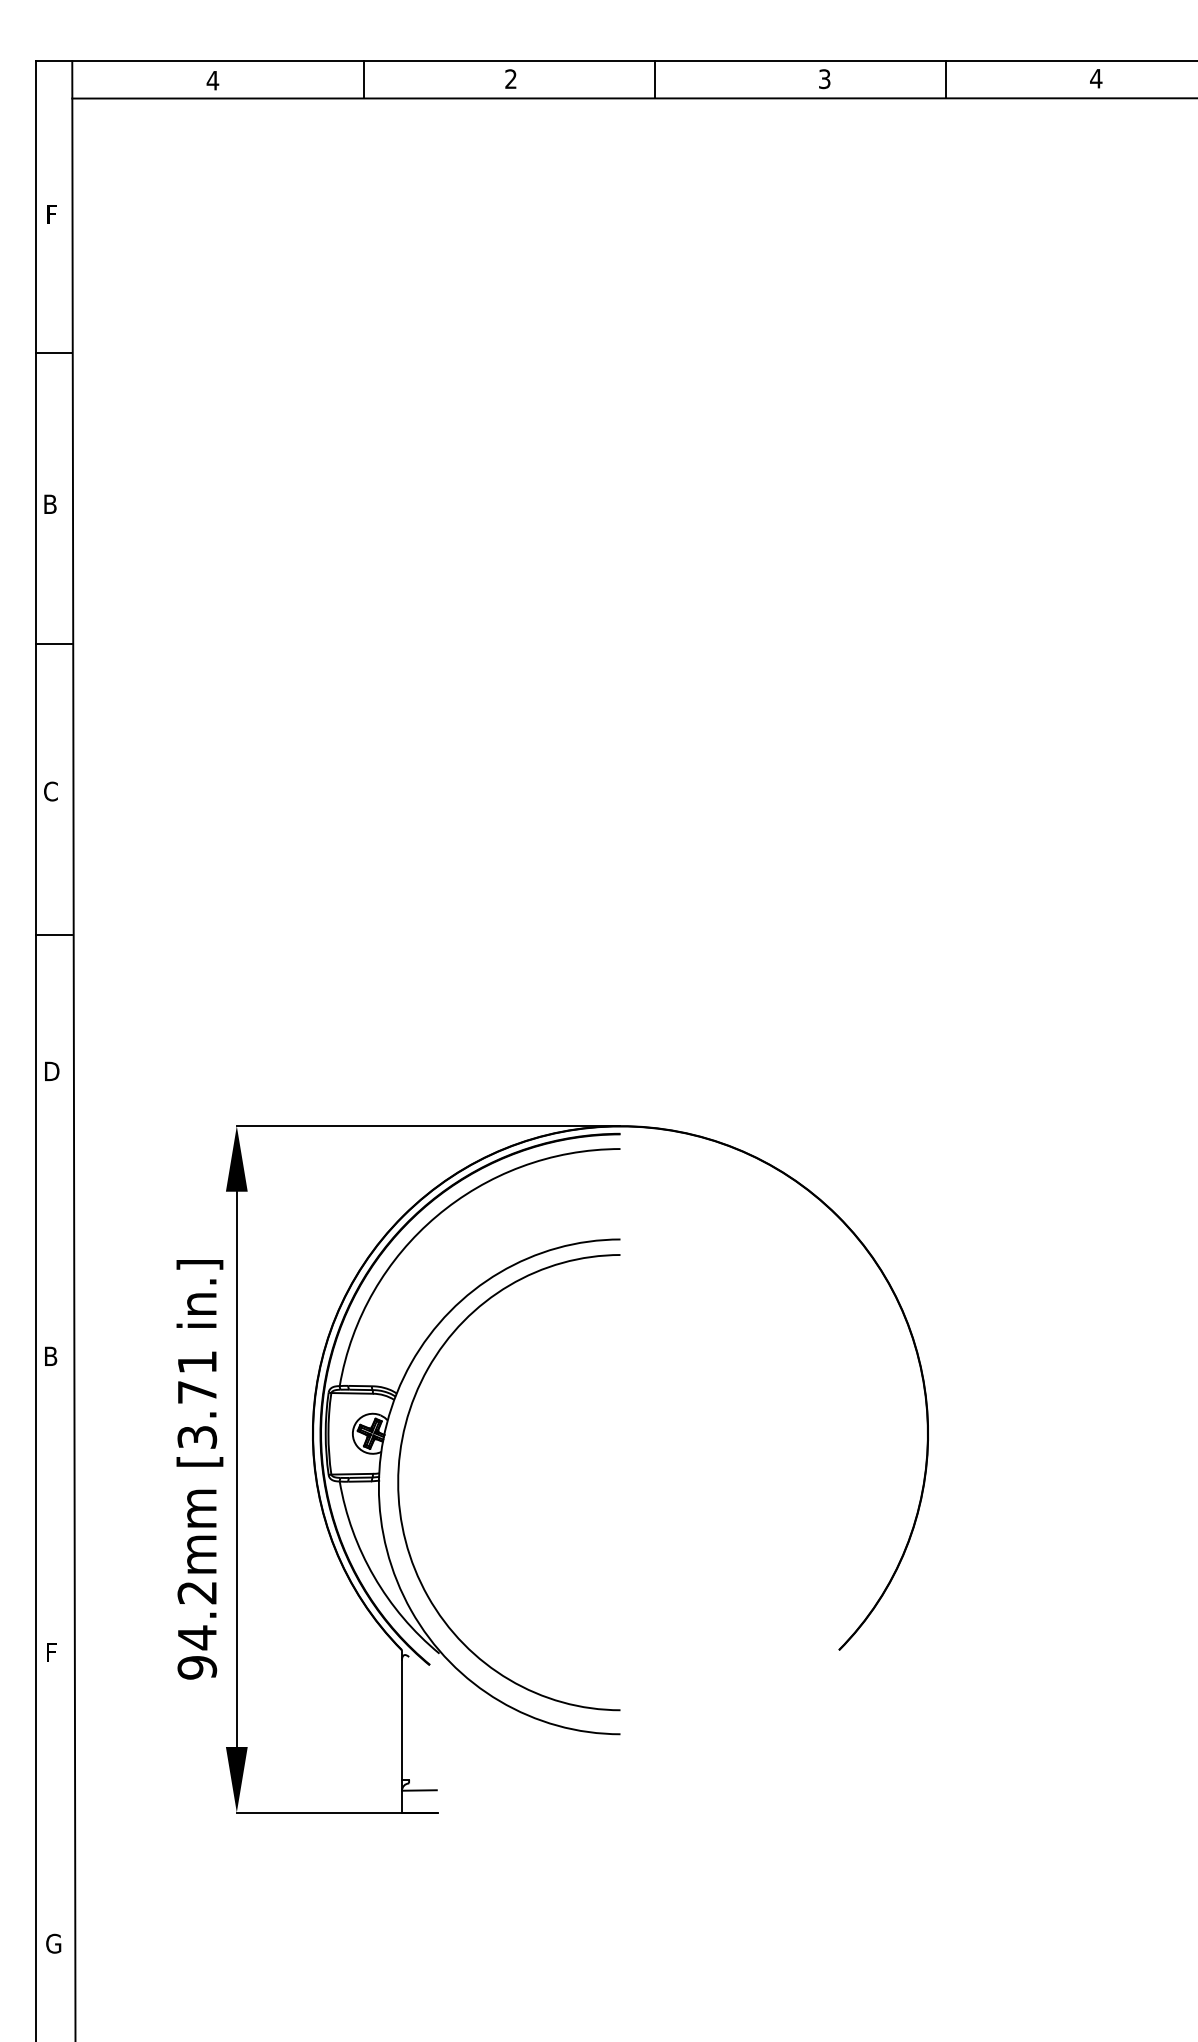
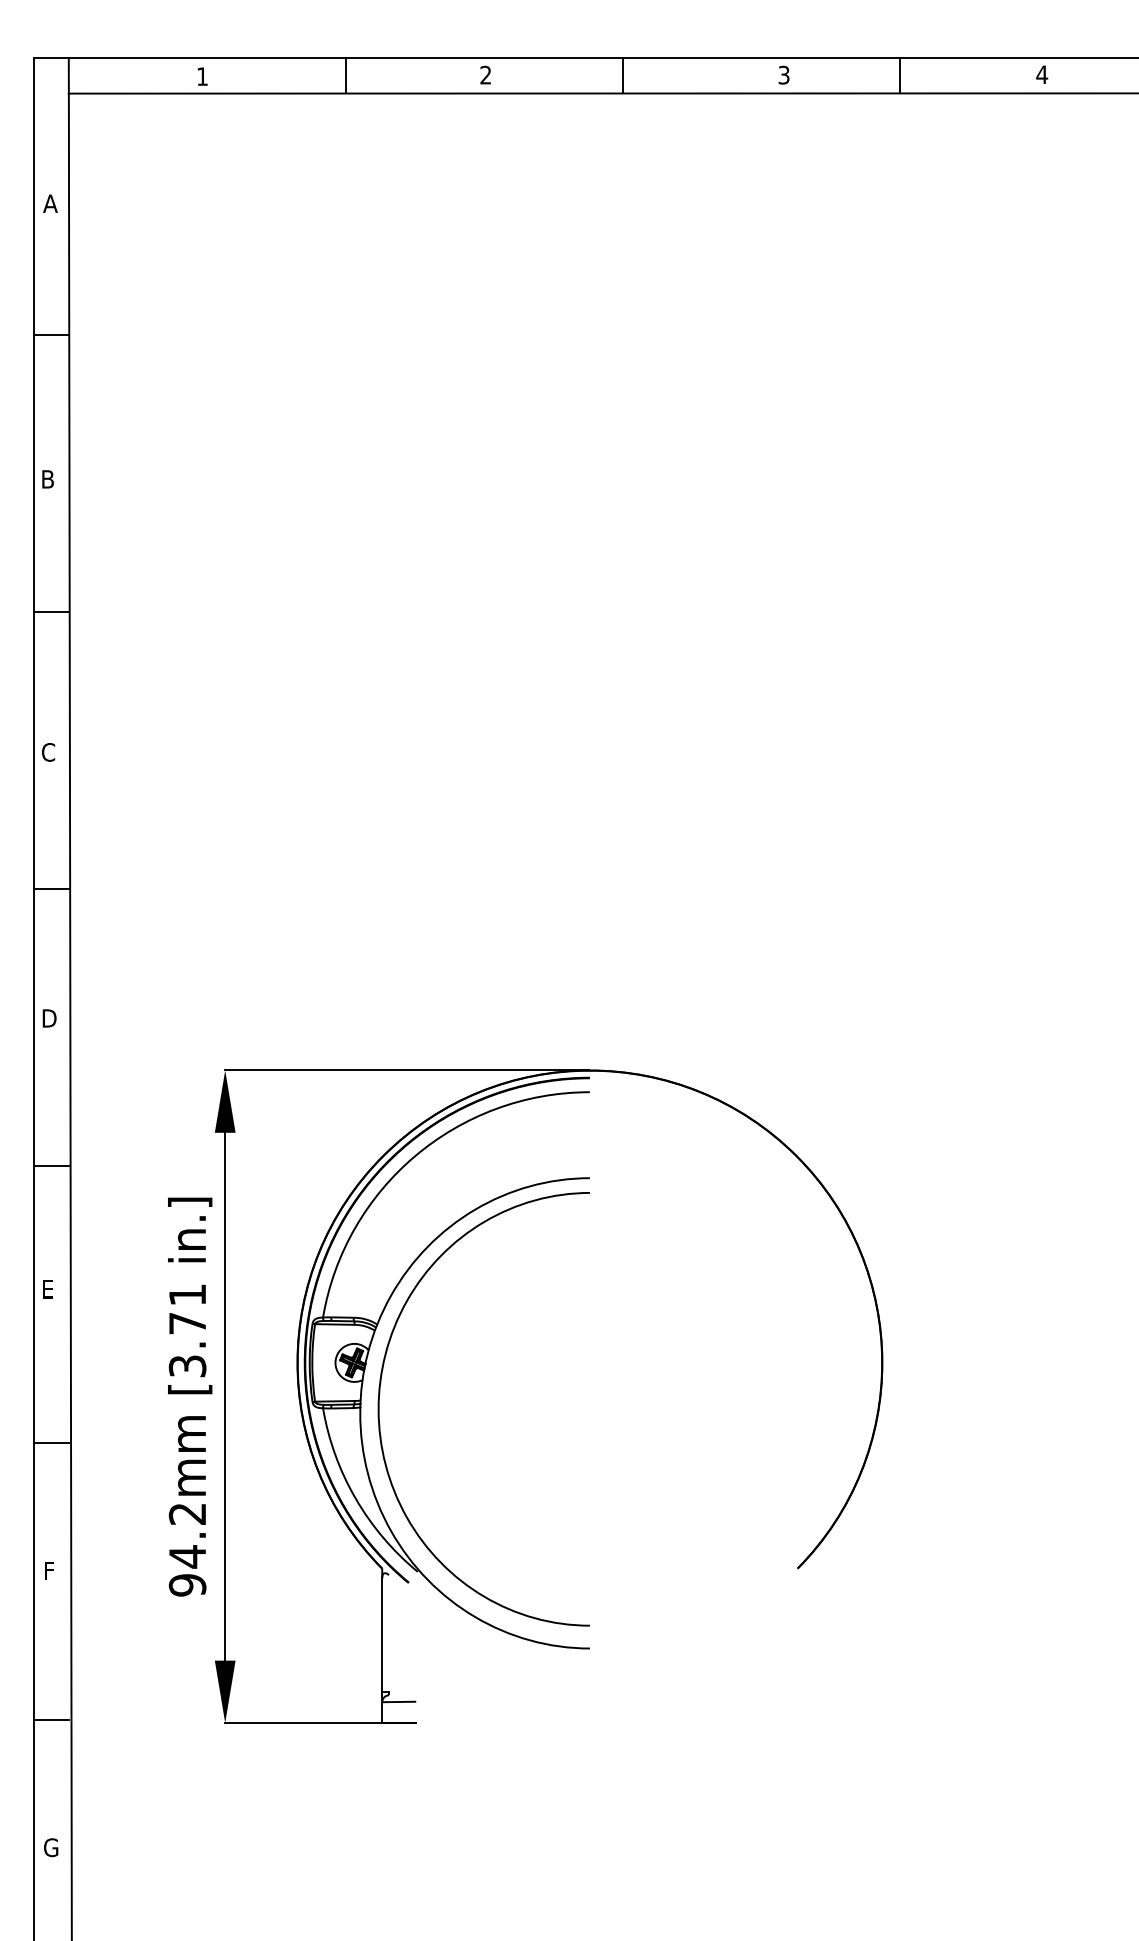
text: (212, 80) -> (202, 76), 4 -> 1
text: (52, 213) -> (49, 202), F -> A
line: (53, 1226) -> (50, 1165), added
text: (51, 1355) -> (49, 1288), B -> E
line: (53, 1517) -> (50, 1442), added
line: (53, 1809) -> (50, 1720), added

